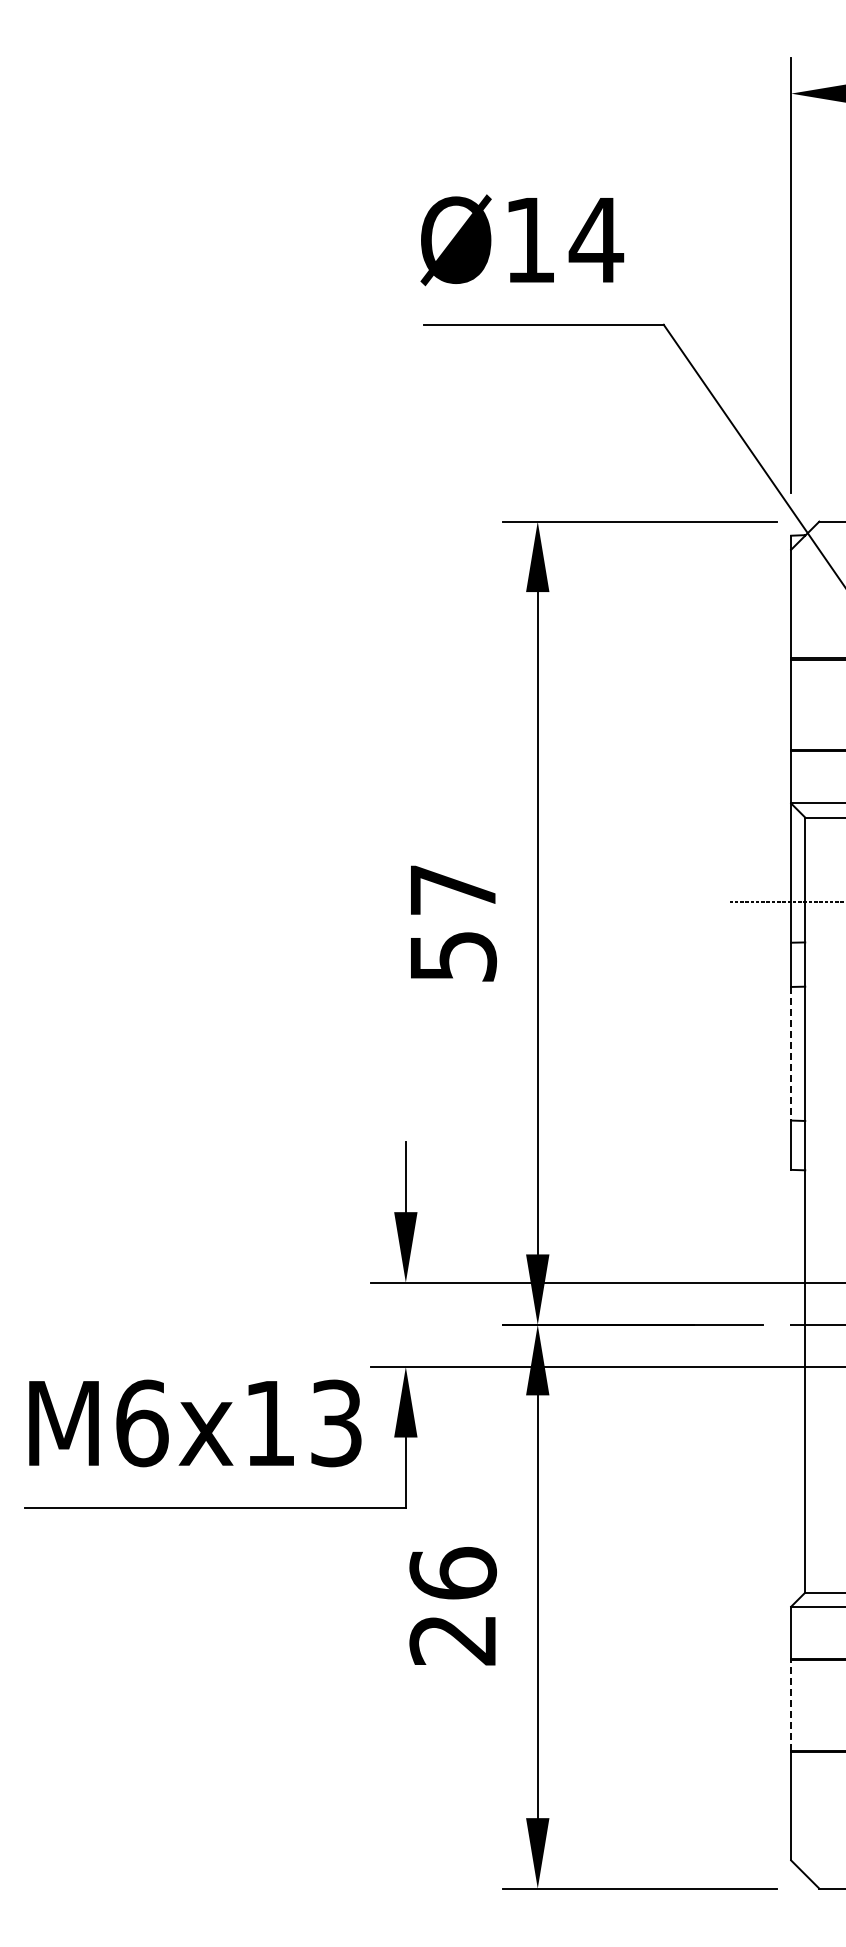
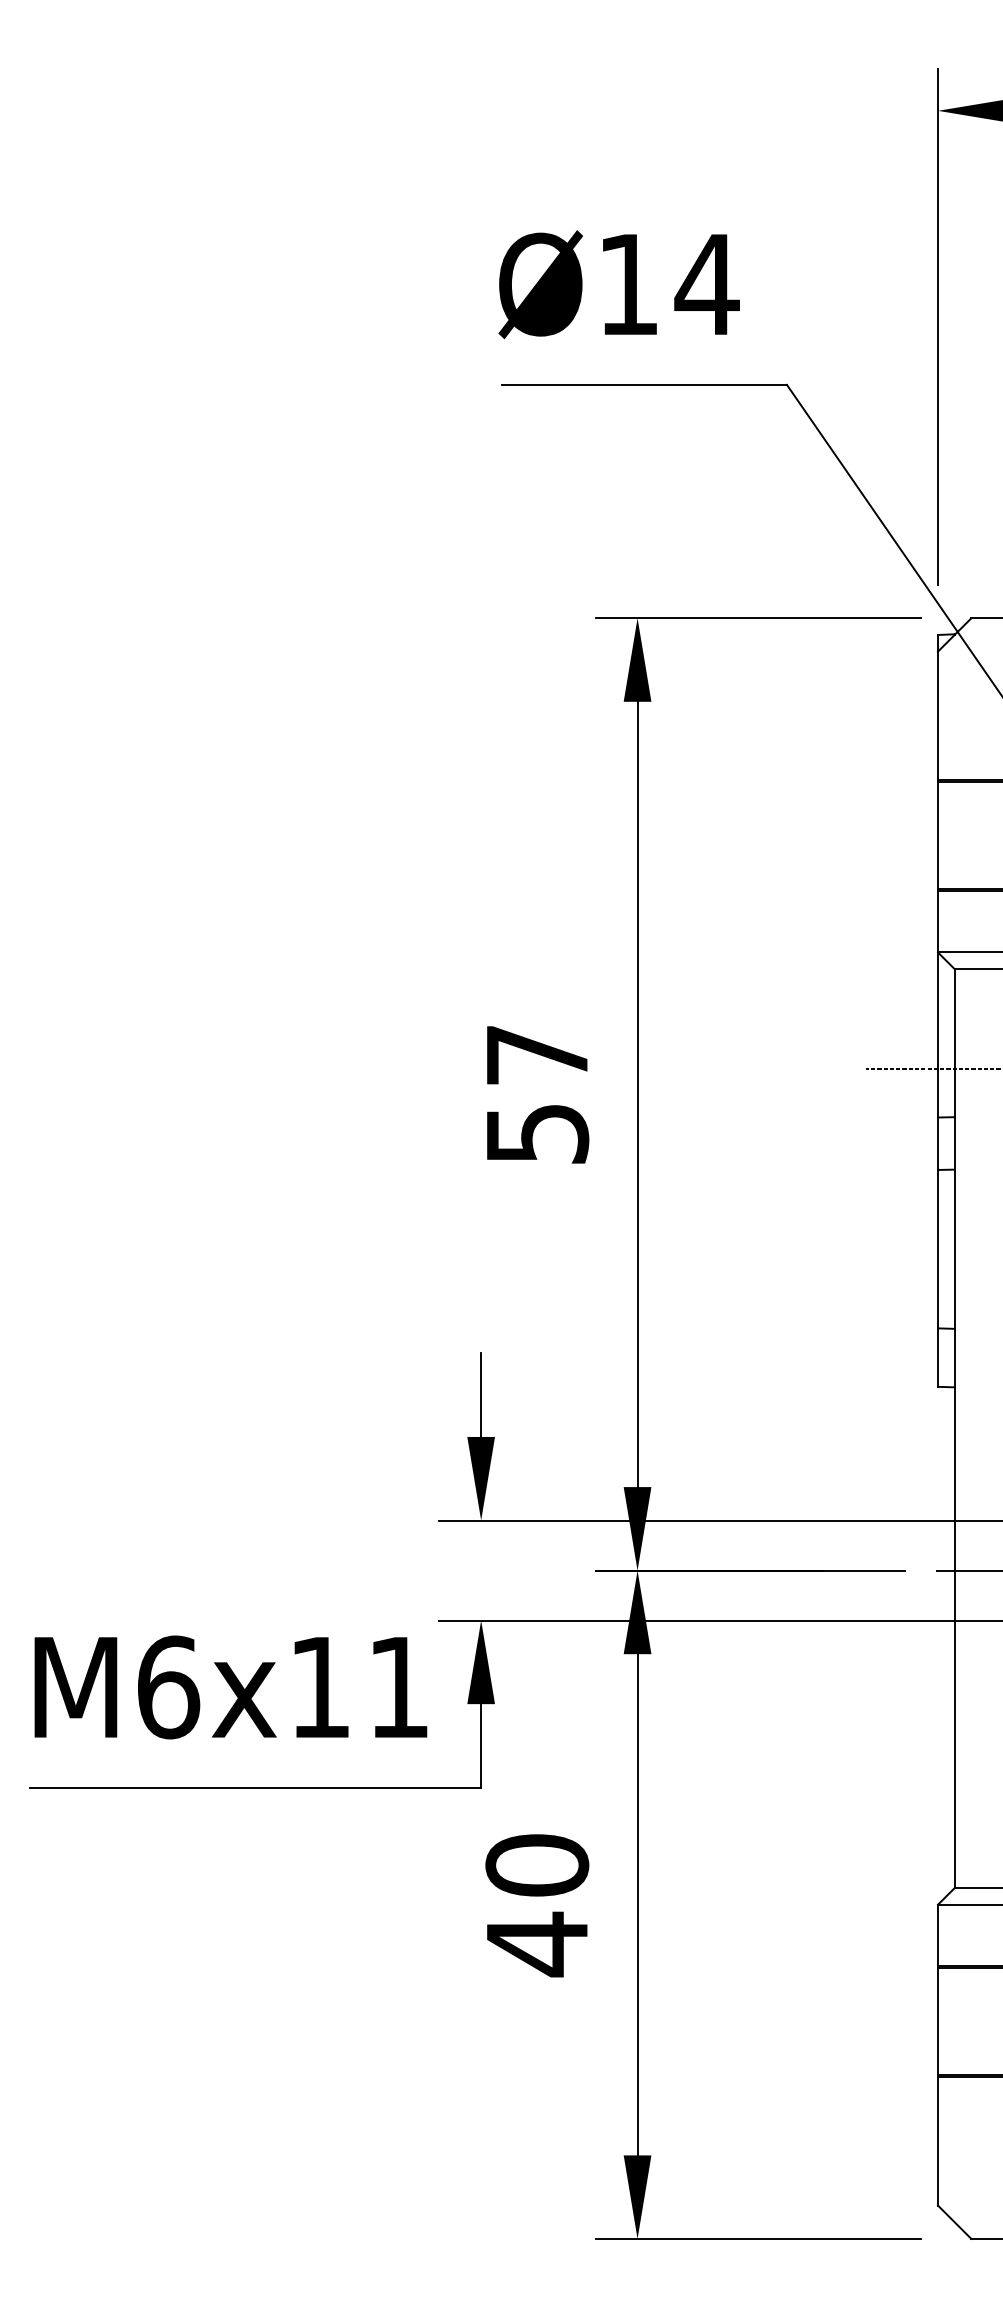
line: (791, 1053) -> (938, 1248), dashed -> solid
text: (336, 1423) -> (398, 1687), M6x13 -> M6x11
text: (452, 1607) -> (536, 1905), 26 -> 40
line: (791, 1704) -> (938, 2020), dashed -> solid

